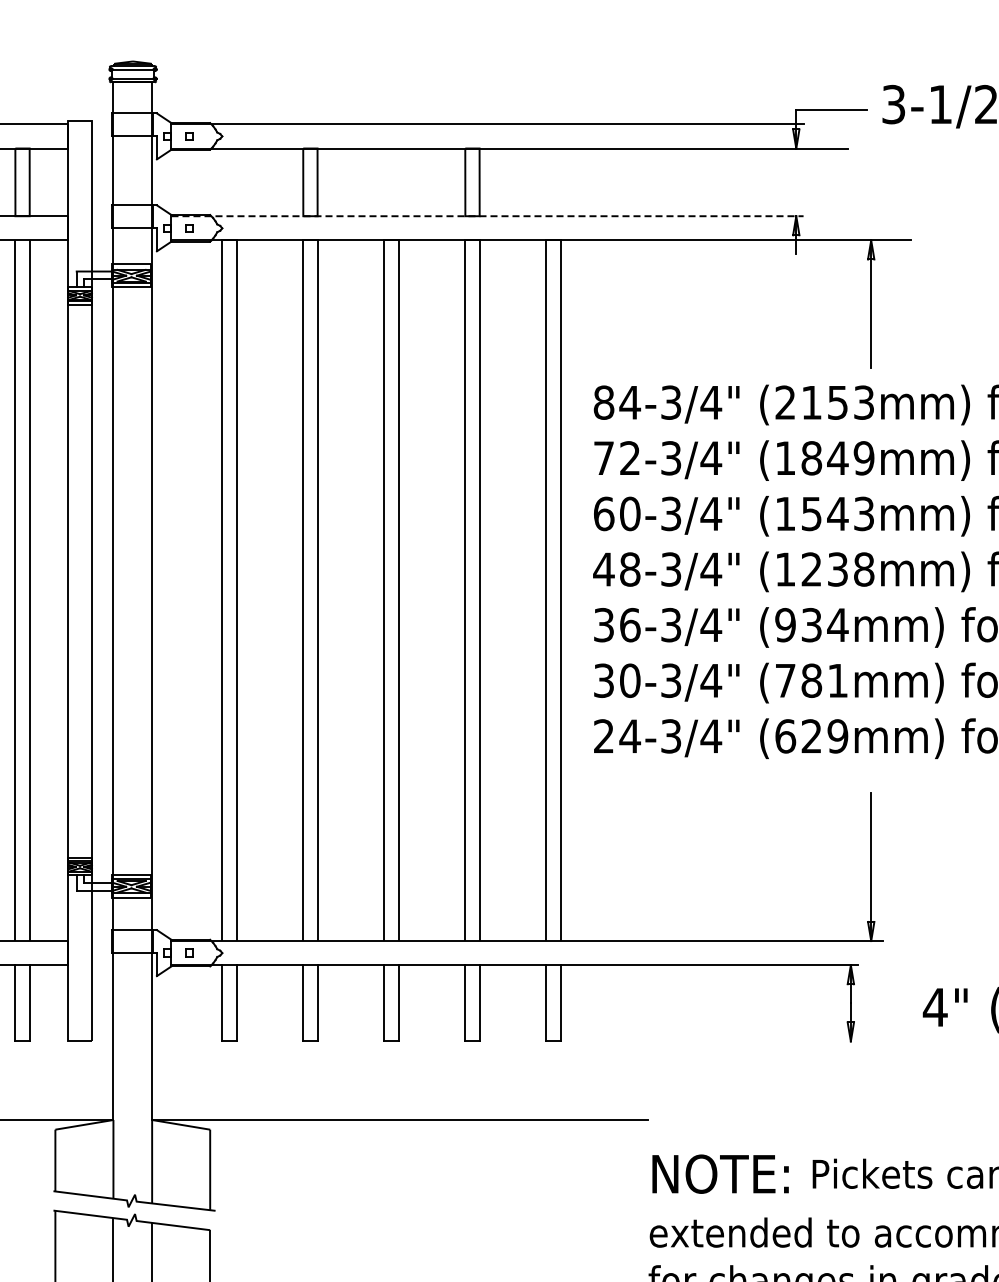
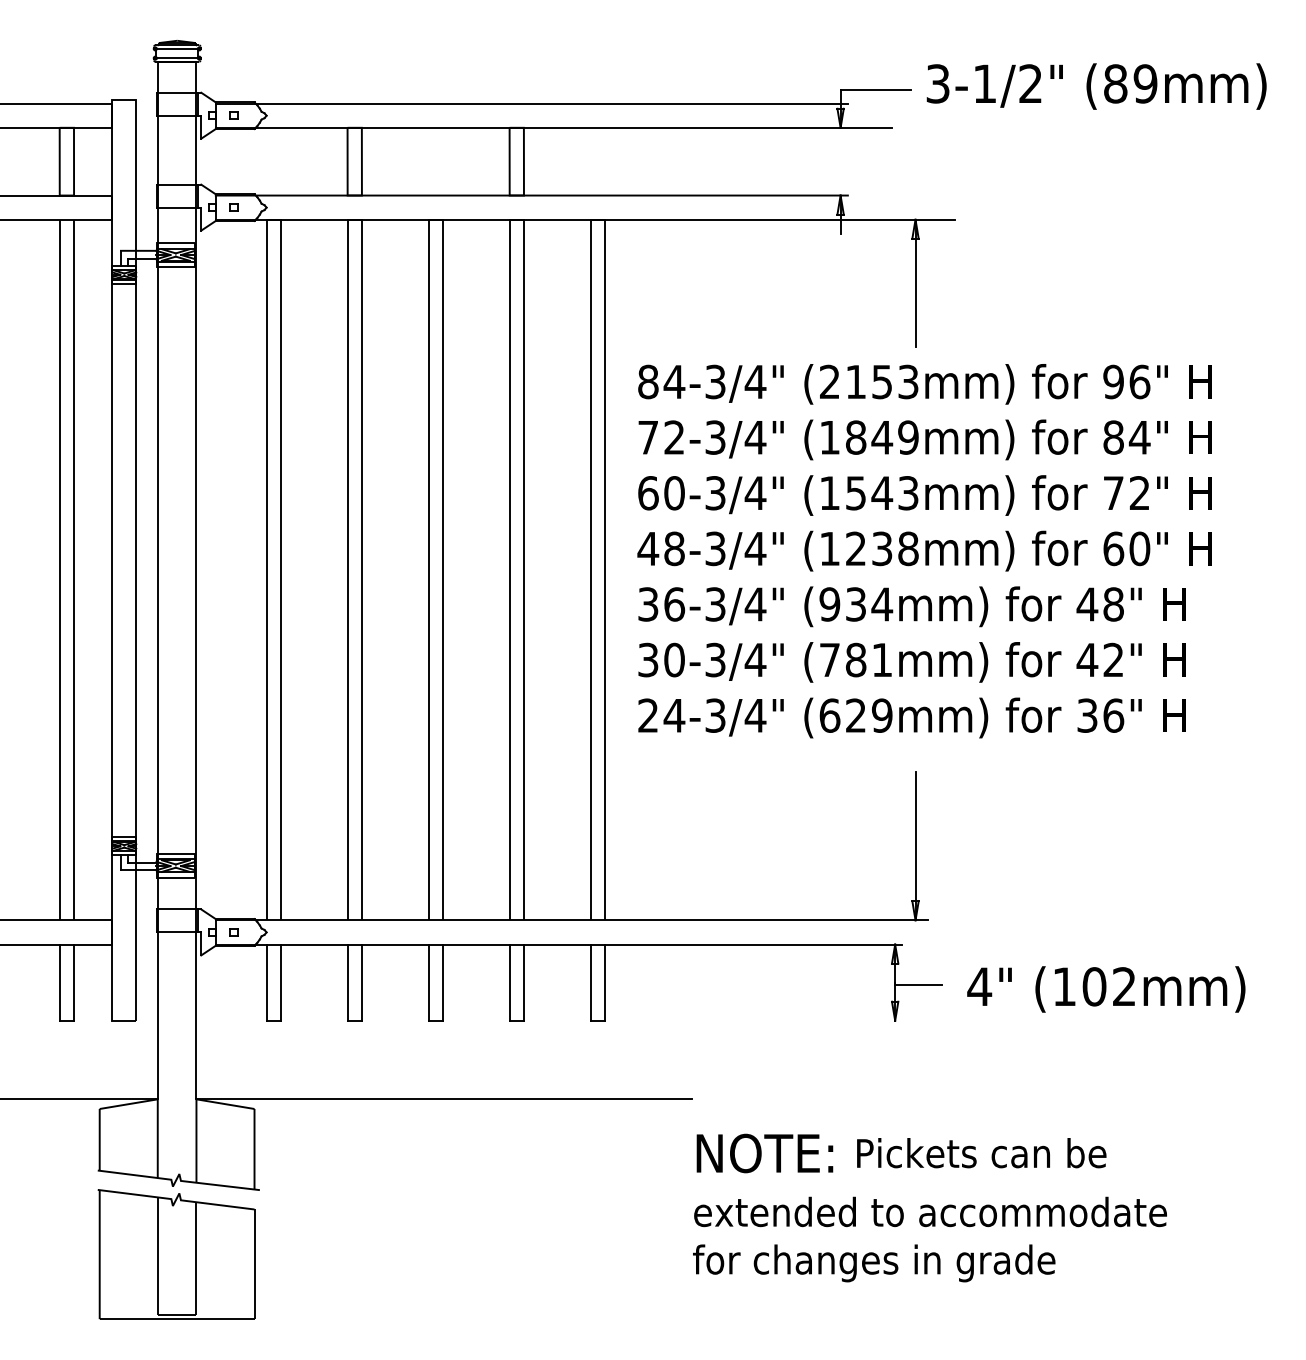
line: (488, 216) -> (532, 195), dashed -> solid
line: (874, 1006) -> (918, 985), added

